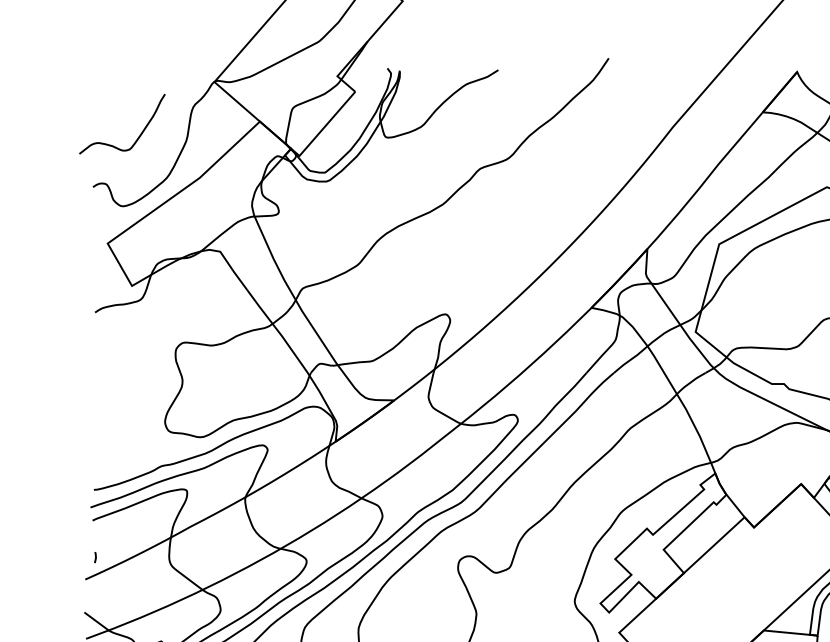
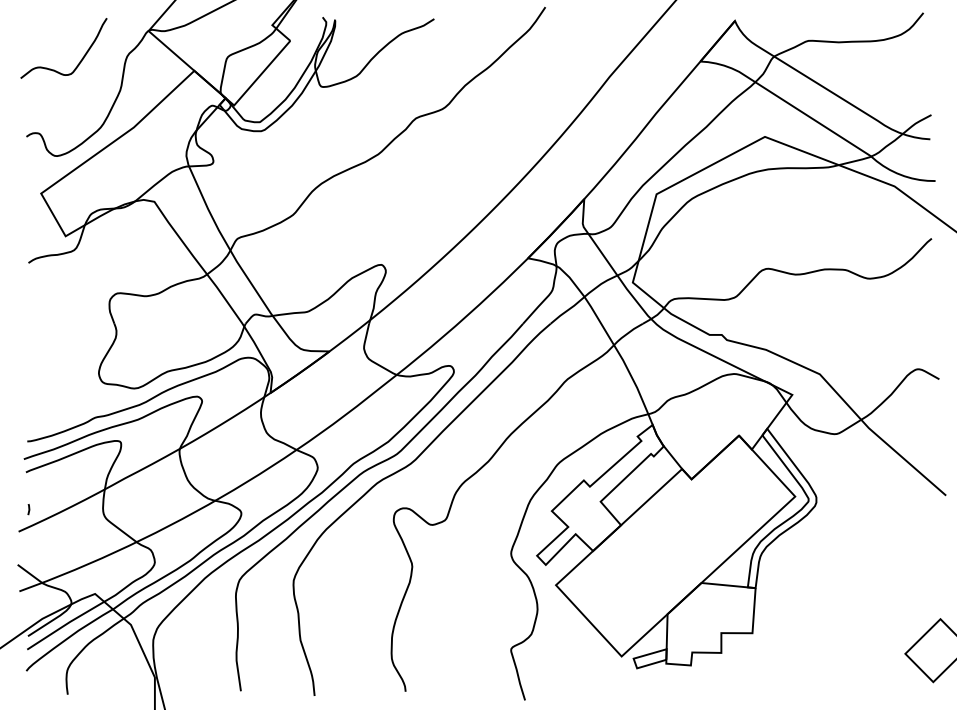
curve: (139, 134) -> (81, 58), moved

